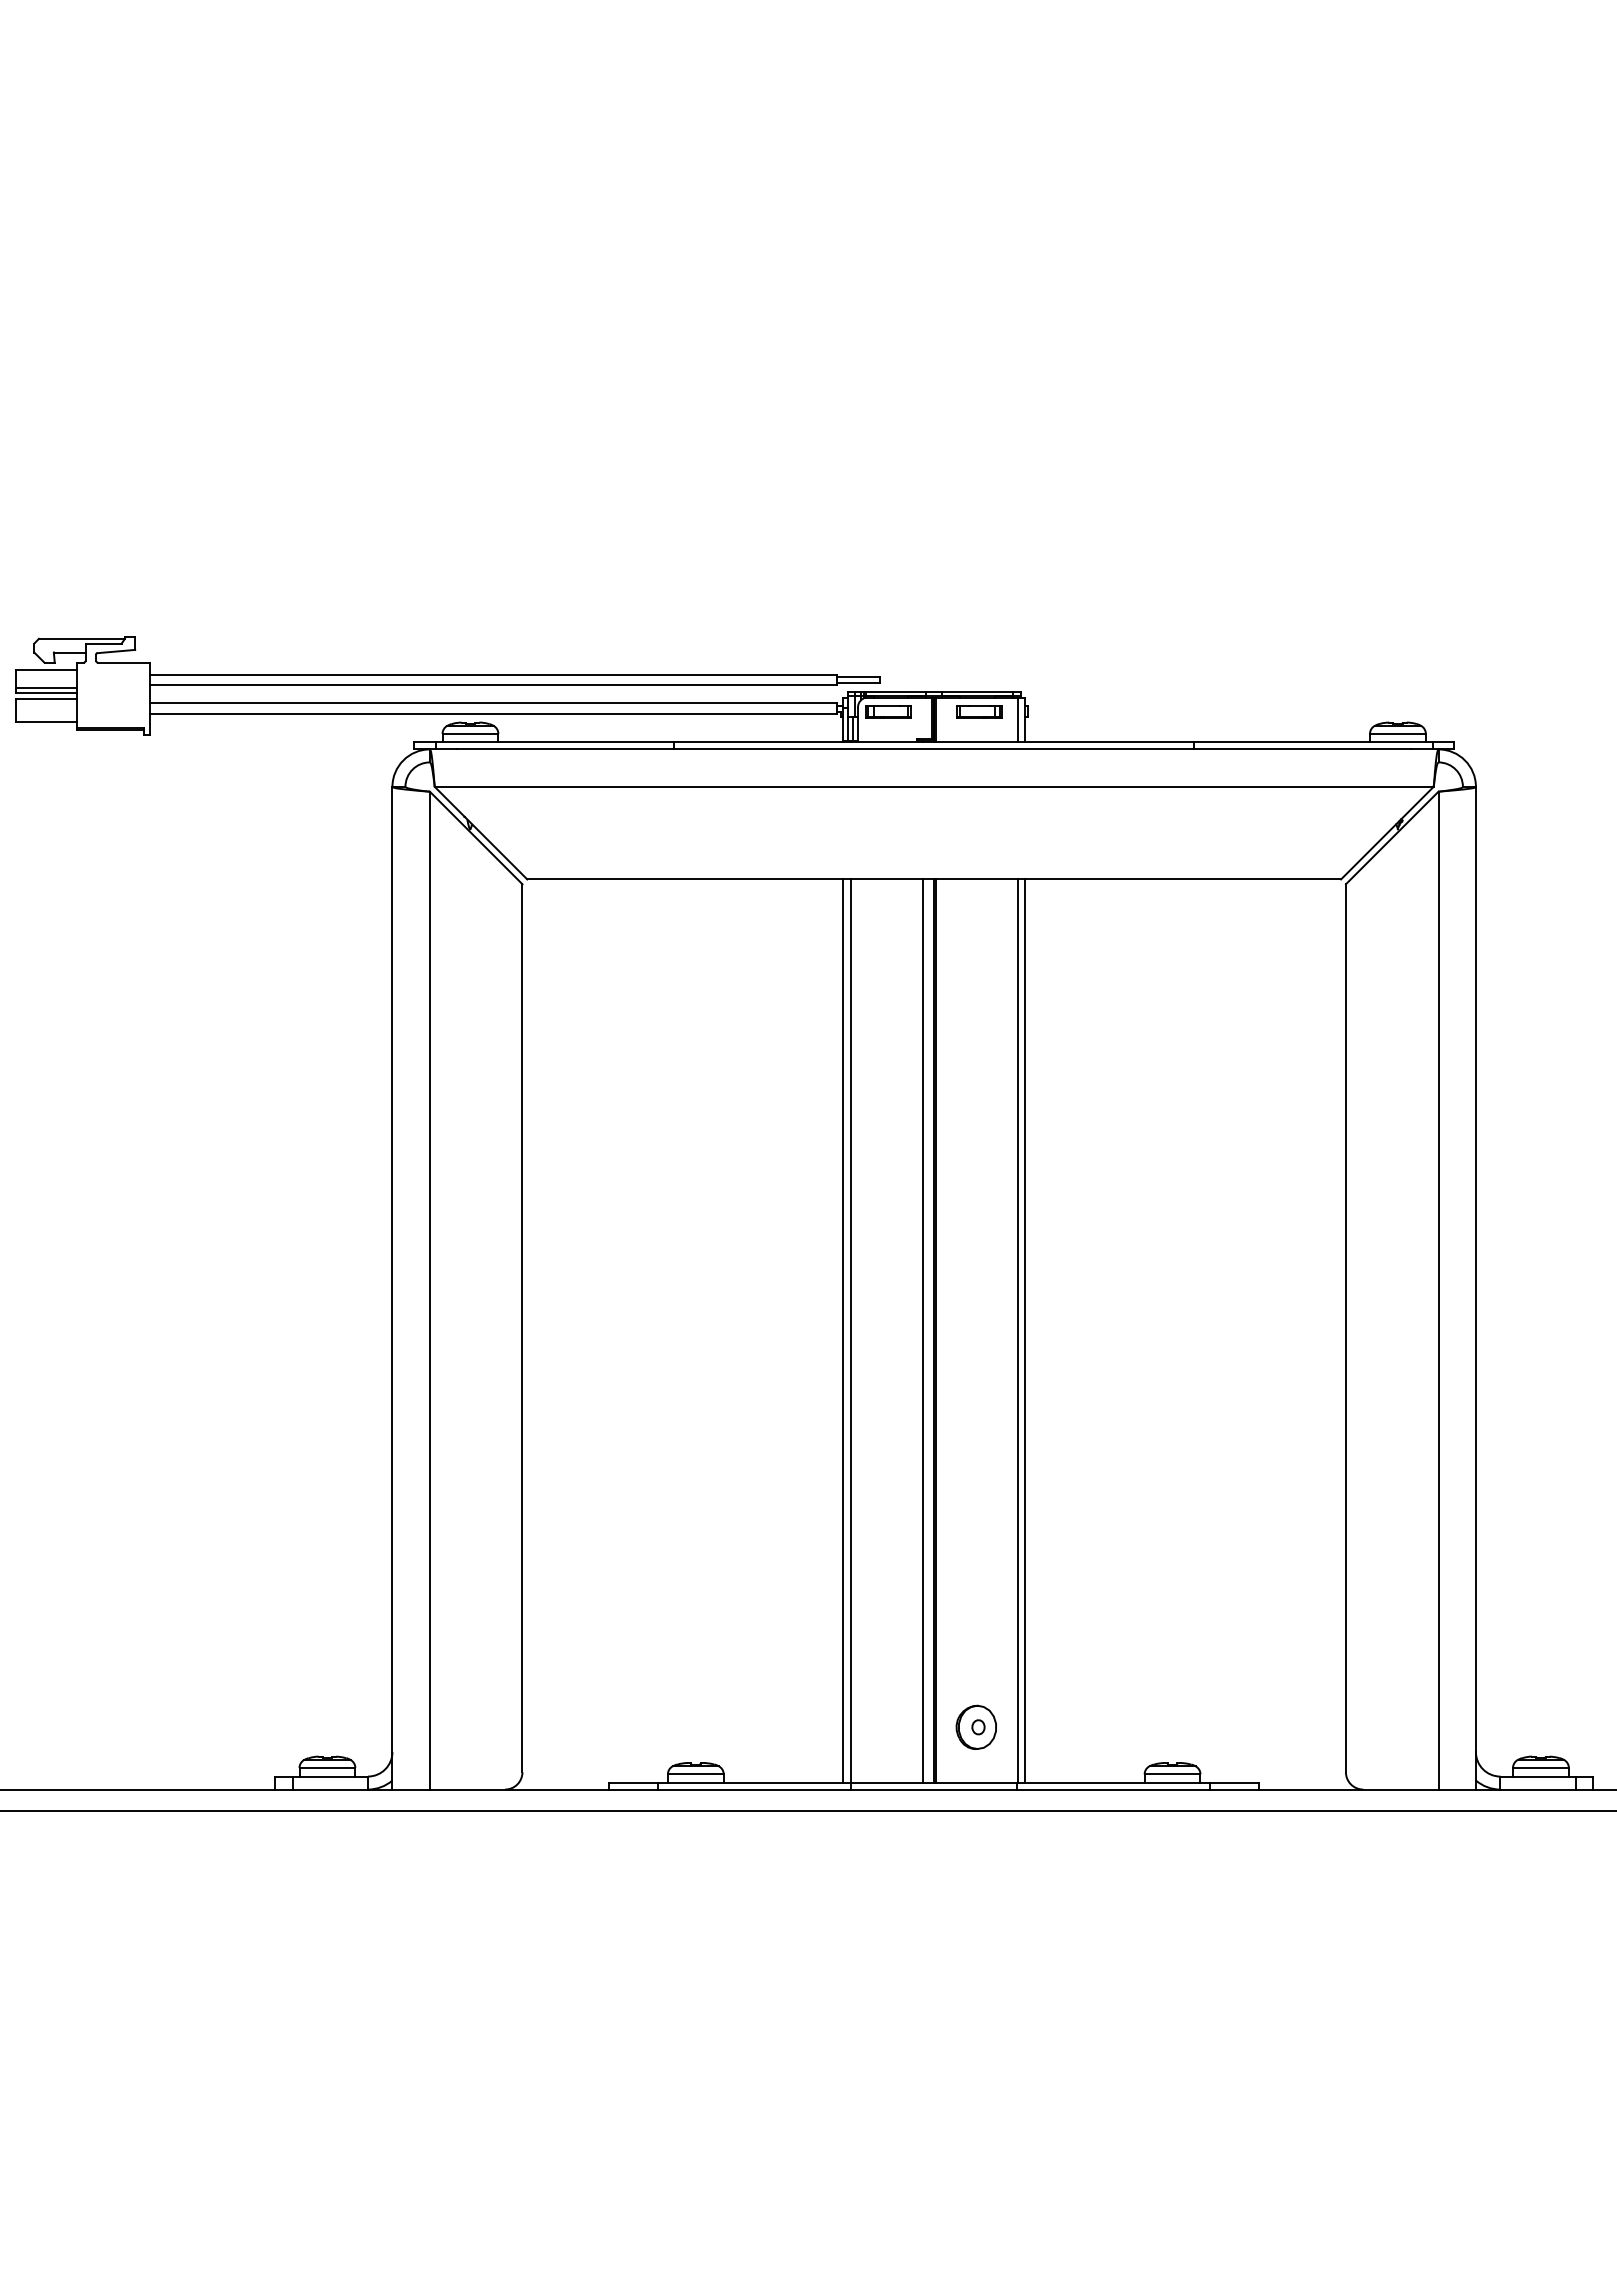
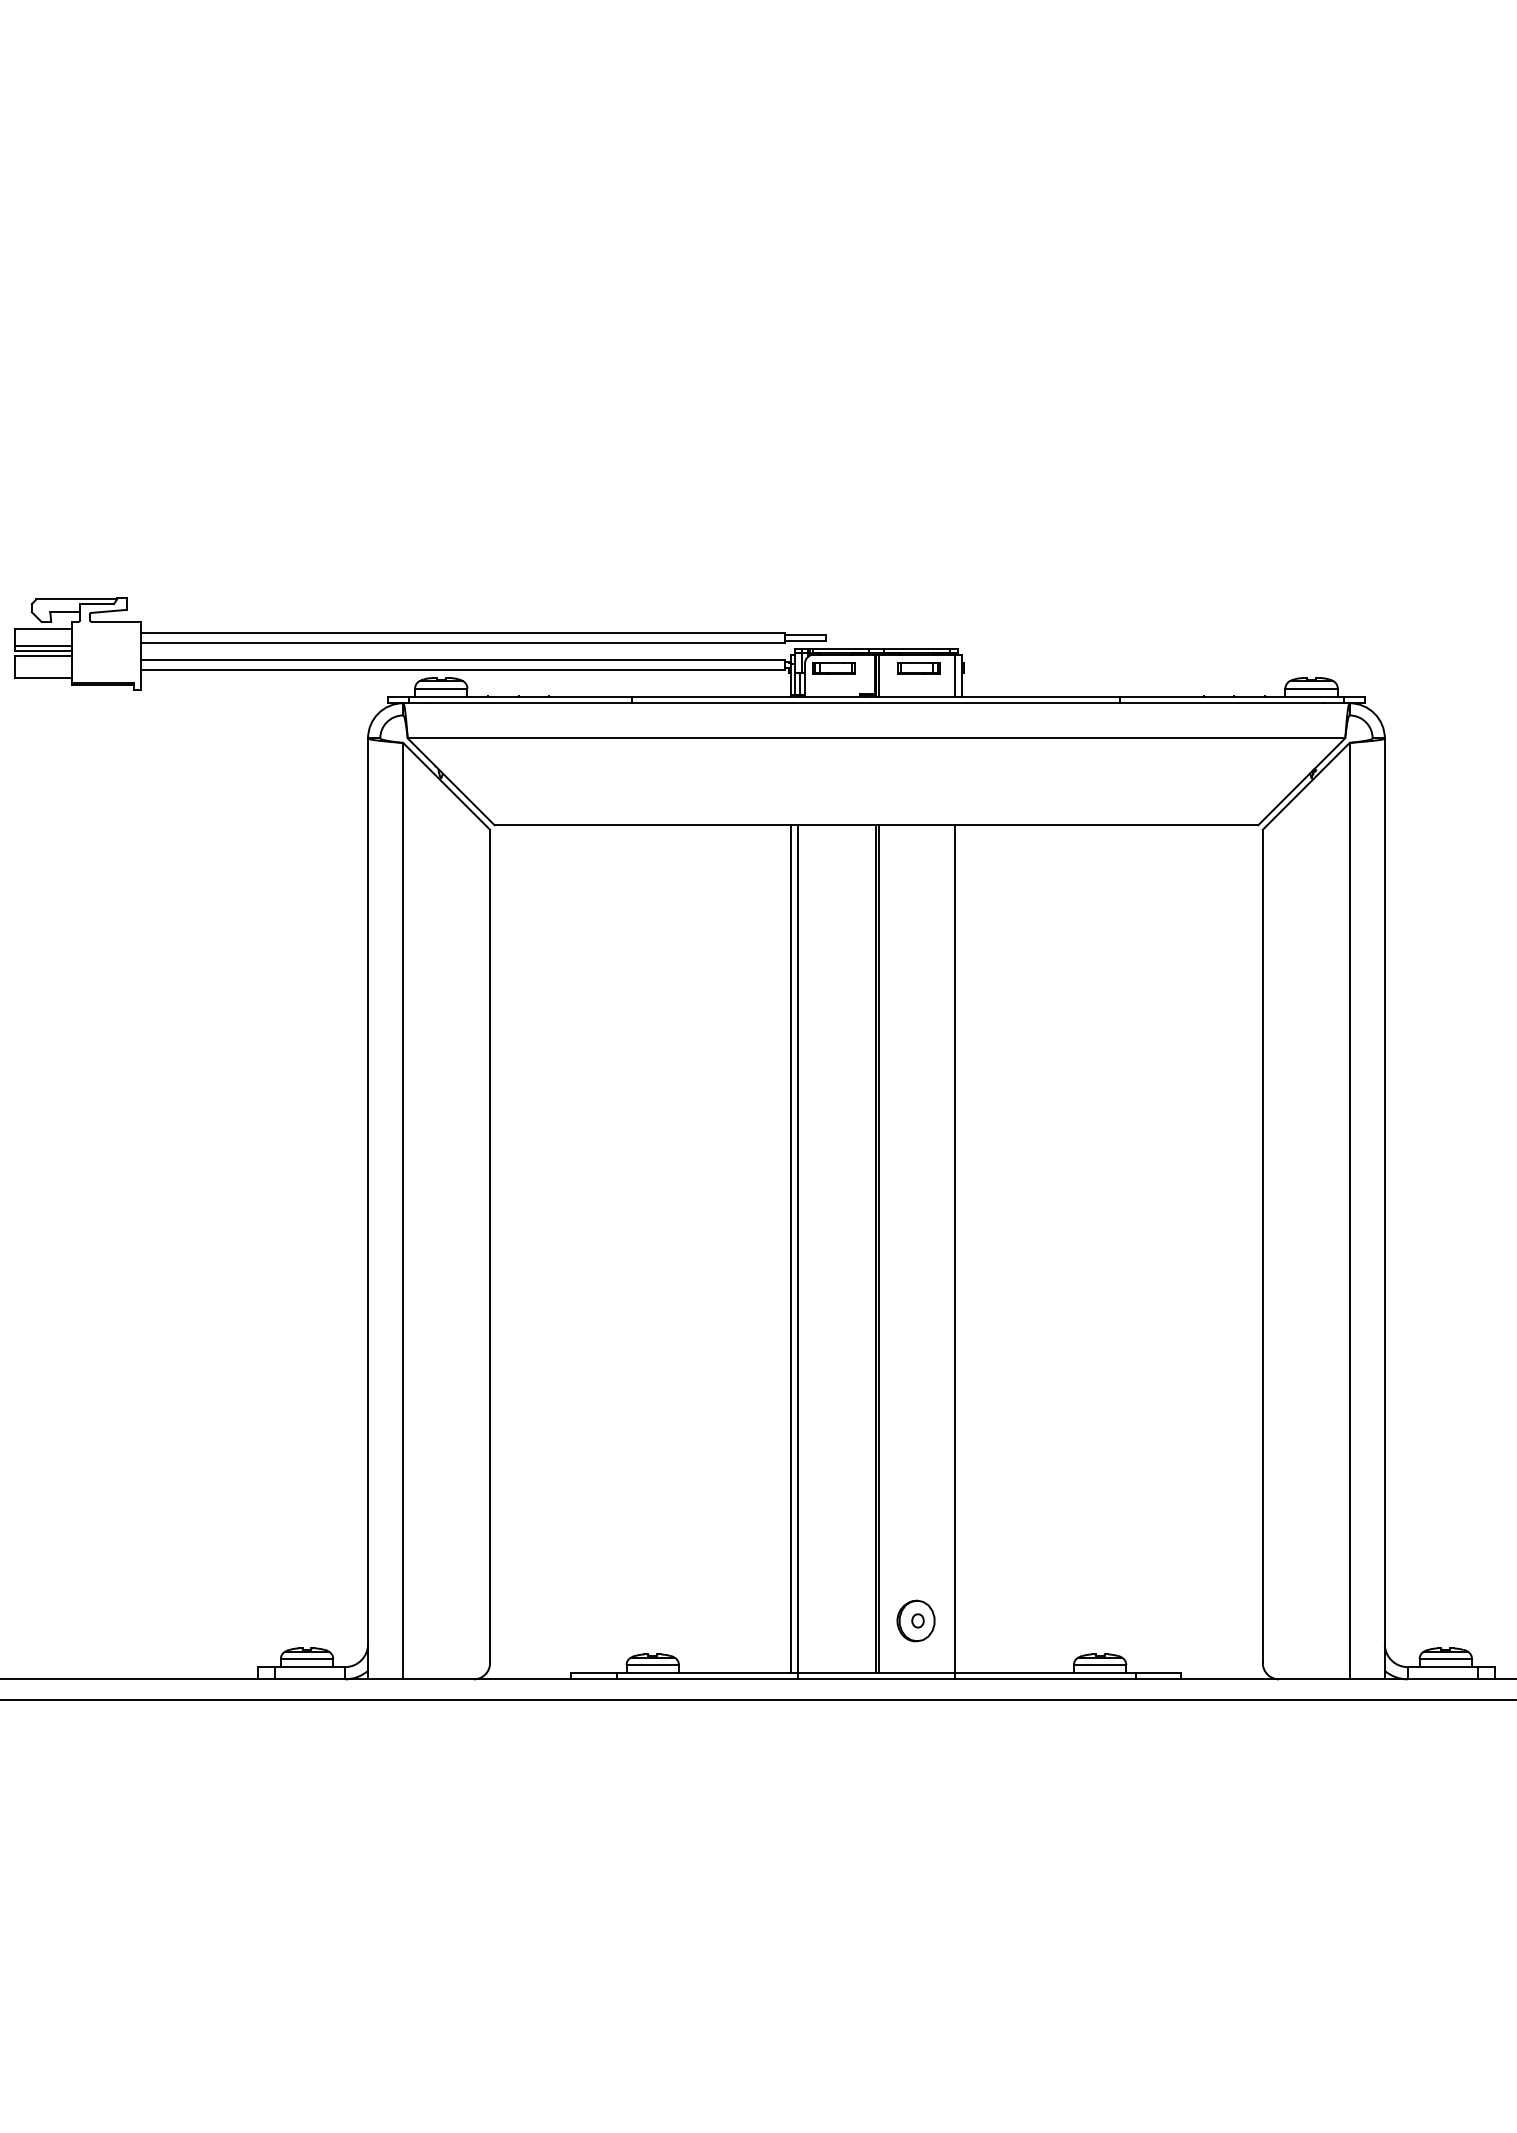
line: (922, 1330) -> (865, 1248), removed
line: (1025, 1330) -> (962, 1248), removed

